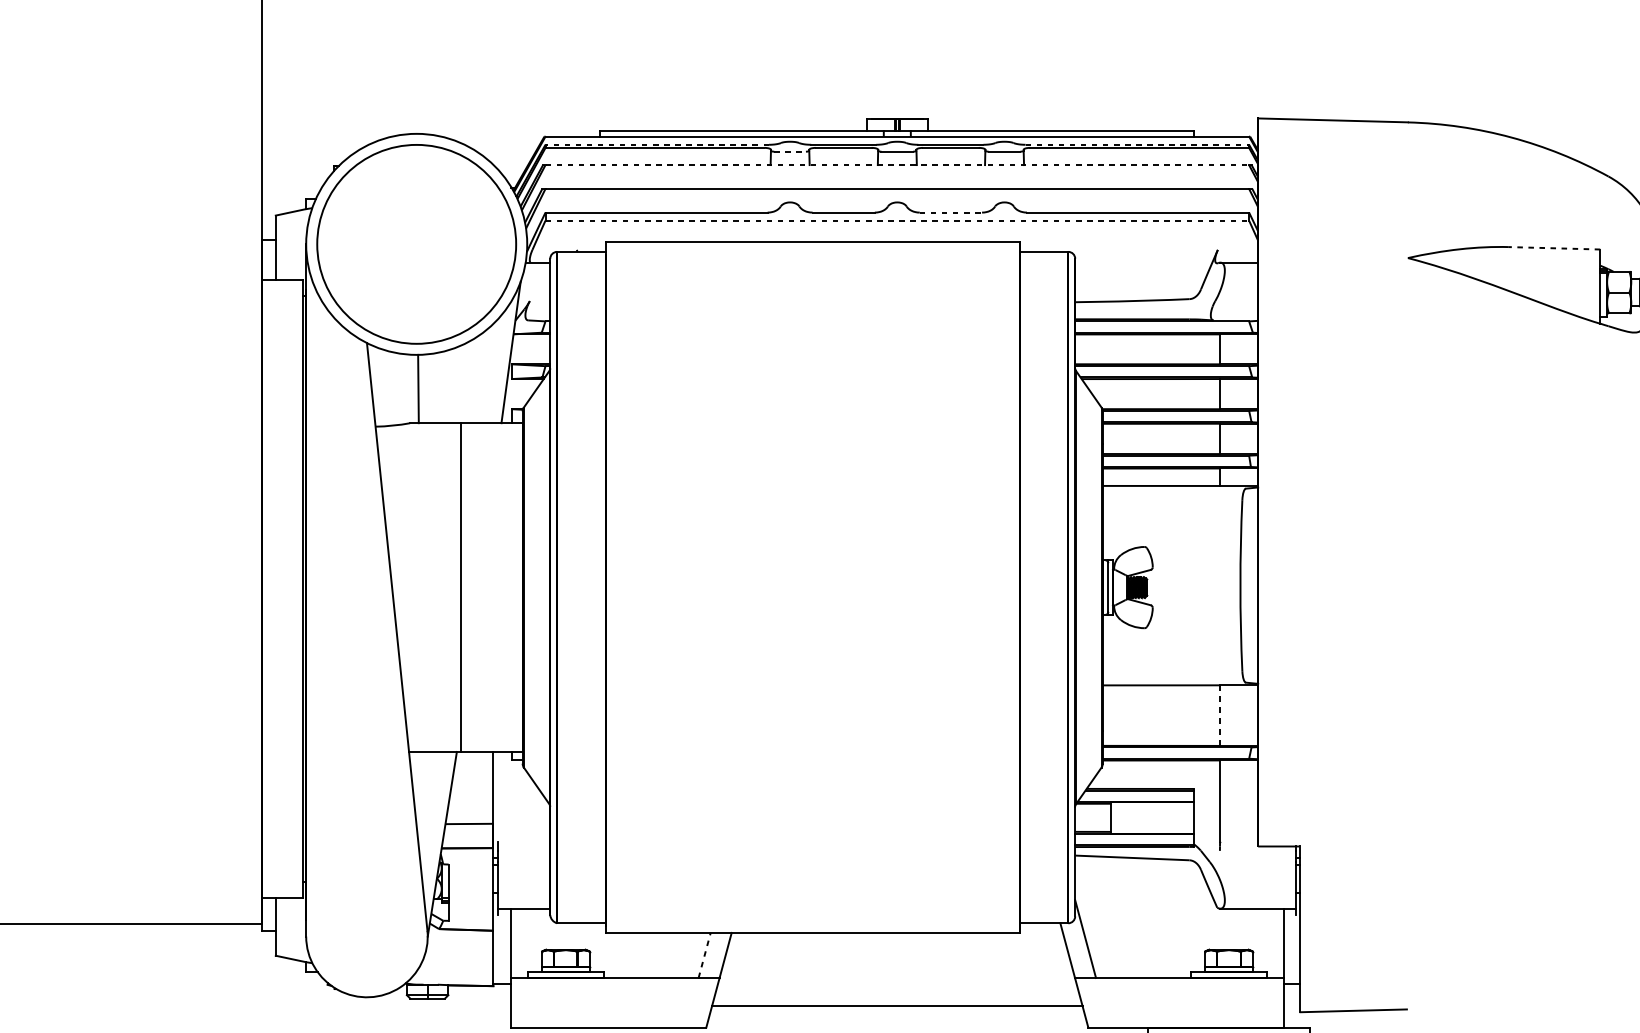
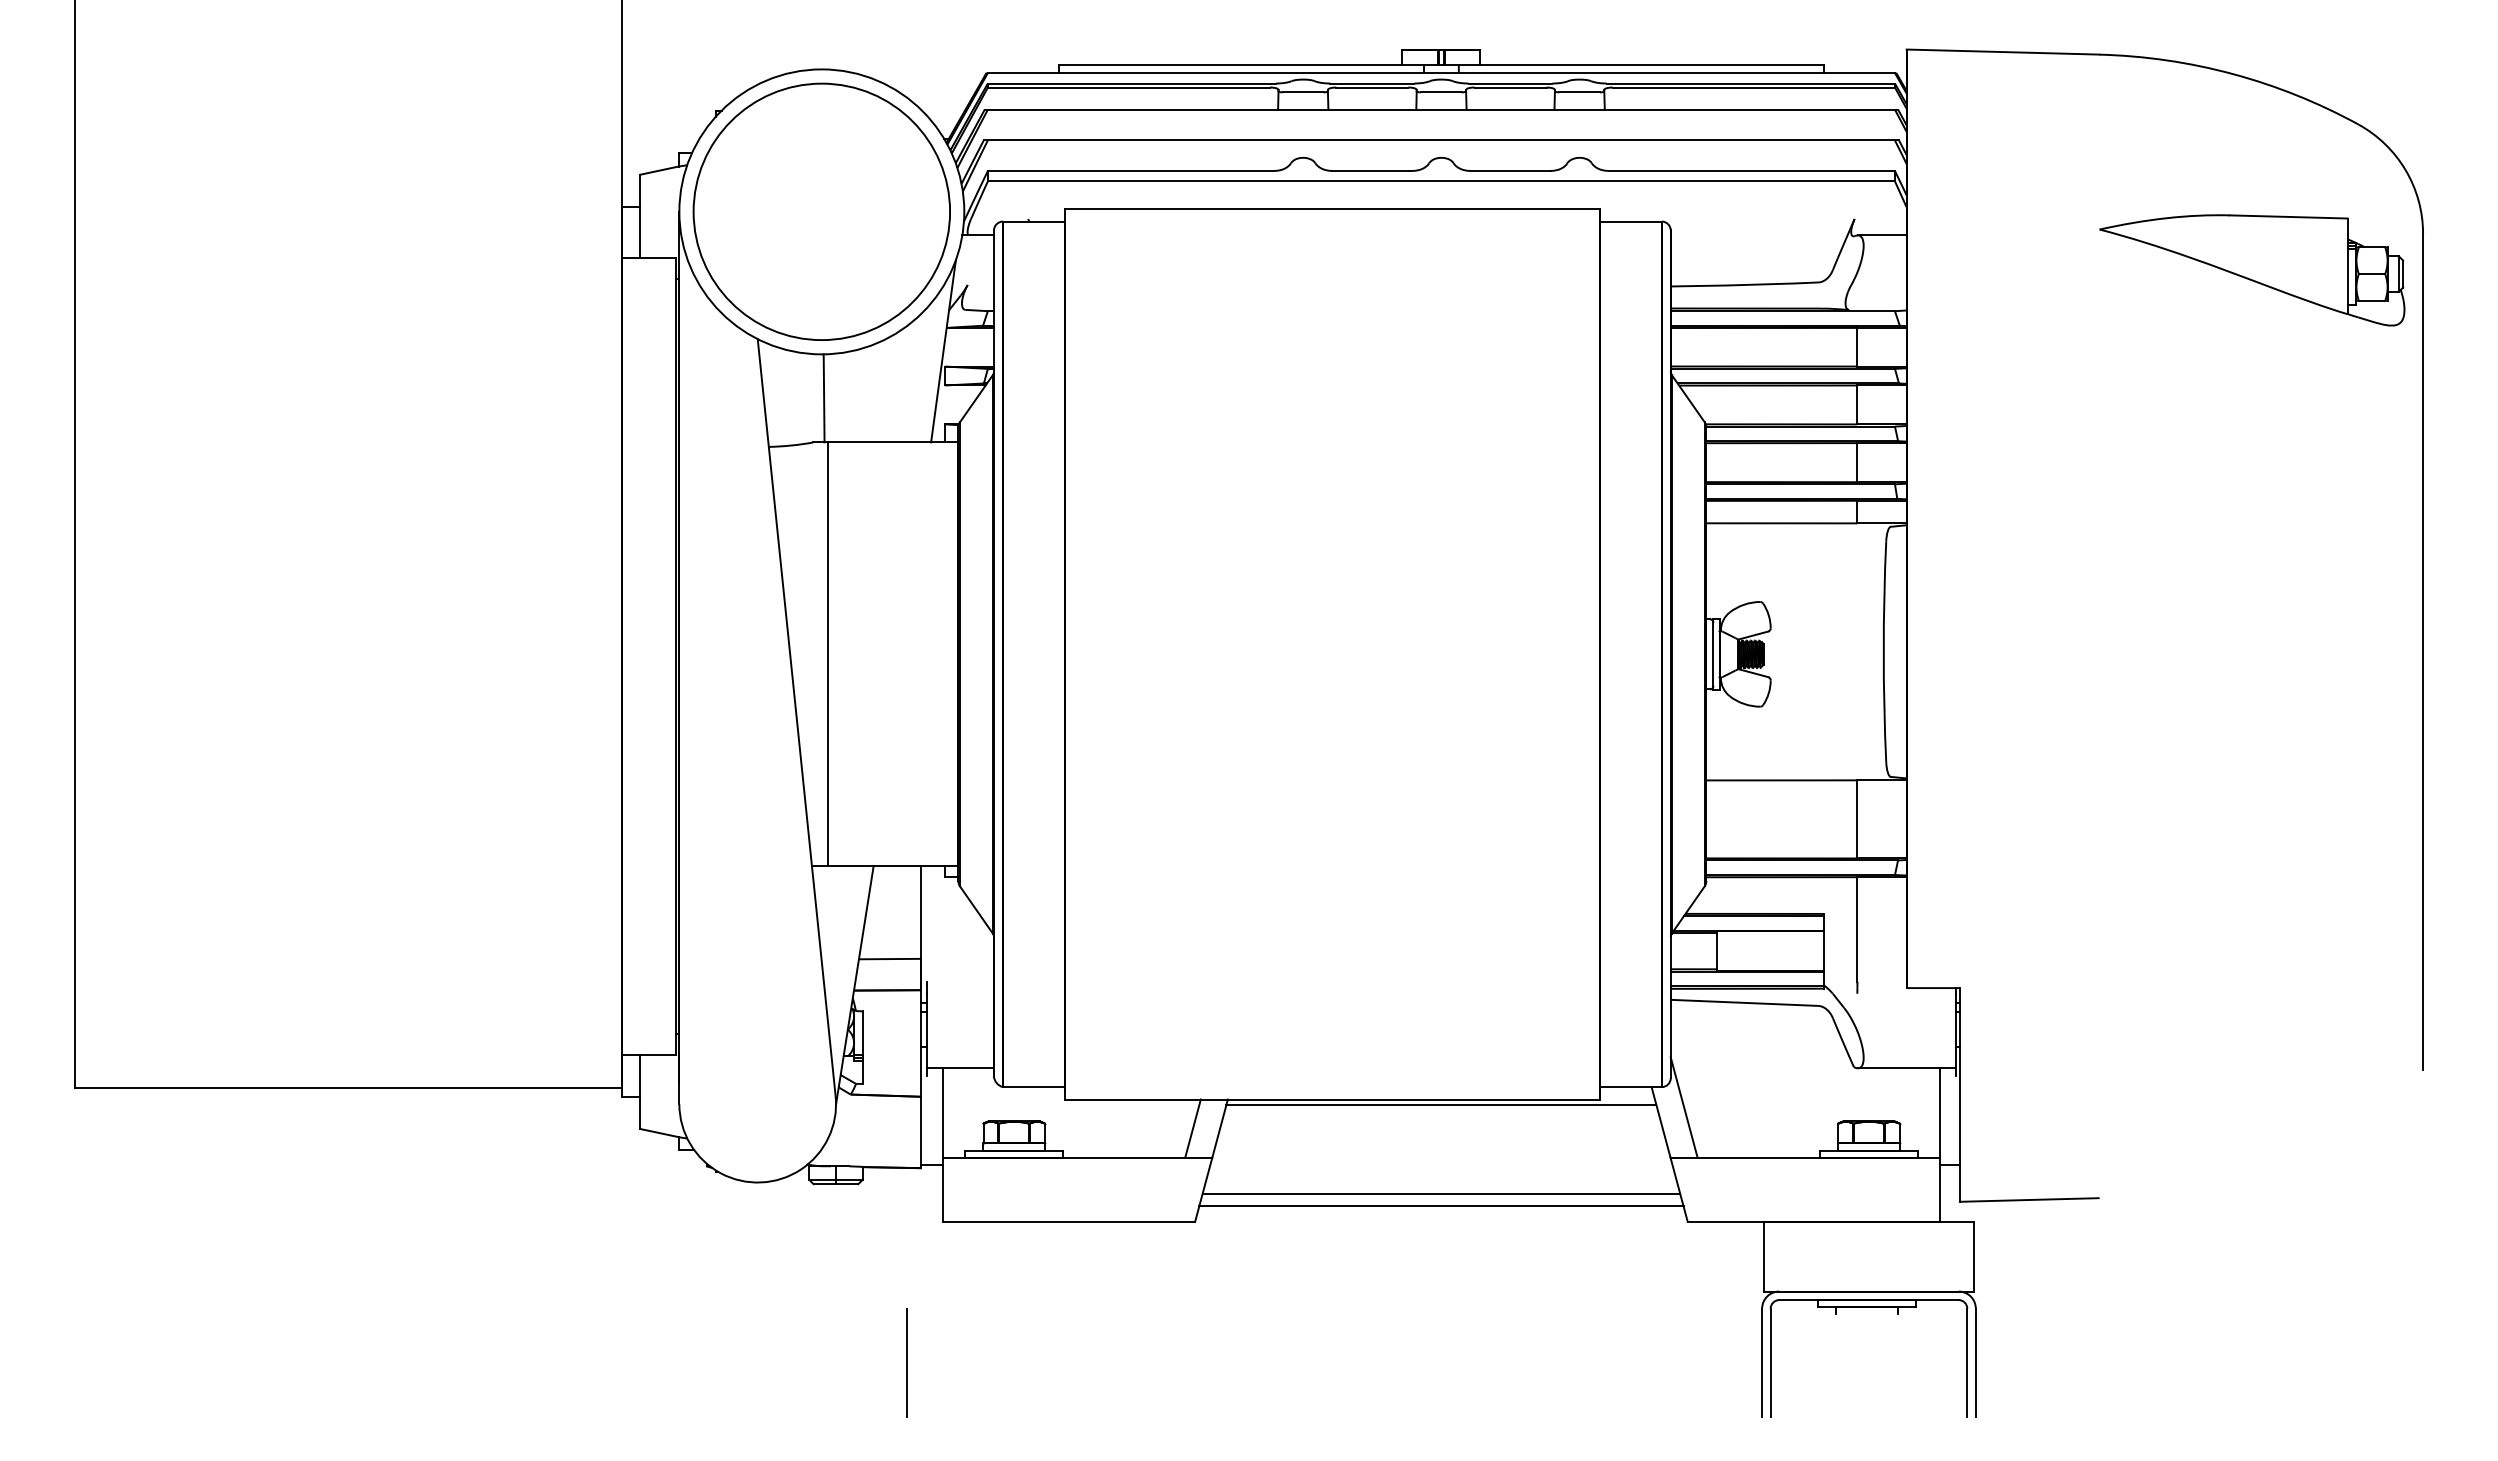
line: (656, 144) -> (1131, 83), dashed -> solid
line: (1137, 144) -> (1751, 83), dashed -> solid
line: (790, 151) -> (1303, 92), dashed -> solid
line: (897, 164) -> (1441, 109), dashed -> solid
line: (951, 212) -> (1511, 170), dashed -> solid
line: (897, 220) -> (1441, 181), dashed -> solid
line: (1554, 247) -> (2288, 216), dashed -> solid
line: (460, 587) -> (827, 654), moved
line: (1220, 714) -> (1857, 818), dashed -> solid
line: (897, 936) -> (1441, 1104), added
line: (705, 955) -> (1193, 1128), dashed -> solid
line: (897, 1015) -> (1441, 1206), added

